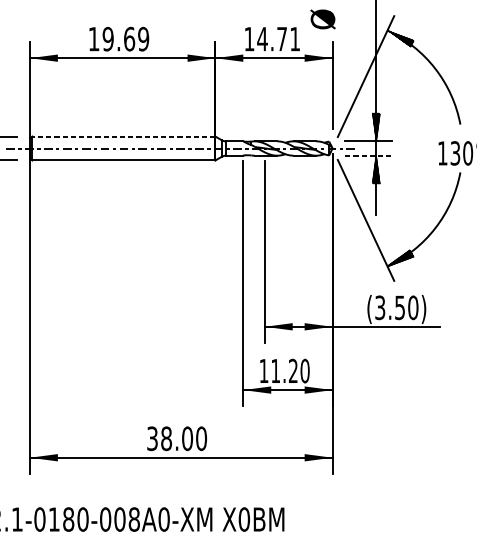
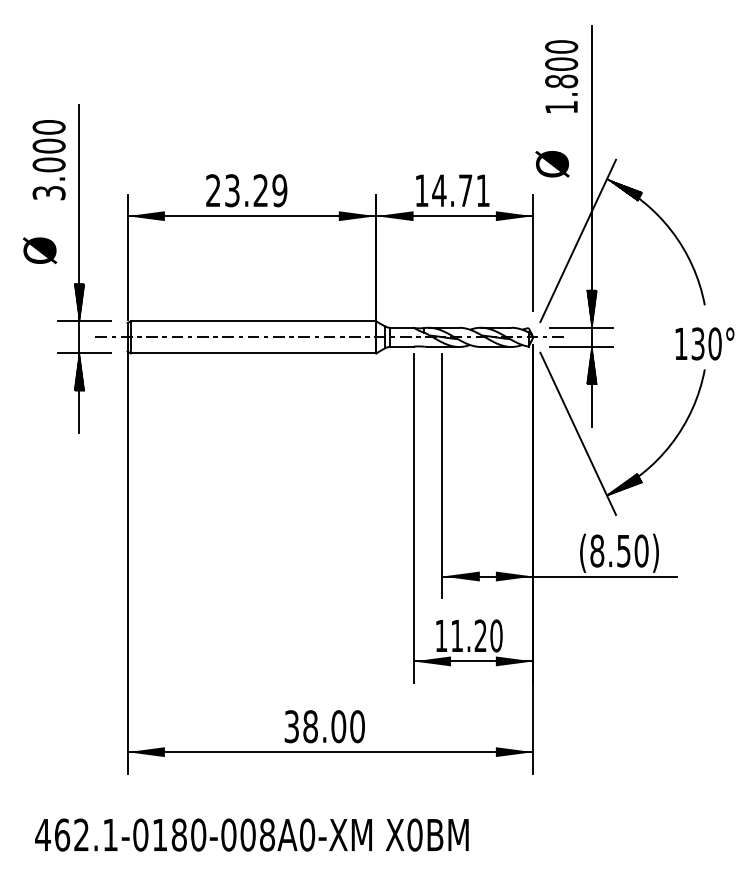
text: (323, 19) -> (552, 164), moved
text: (112, 39) -> (237, 190), 19.69 -> 23.29
line: (123, 136) -> (253, 321), dashed -> solid
line: (368, 155) -> (581, 346), dashed -> solid
text: (380, 307) -> (597, 550), (3.50) -> (8.50)

